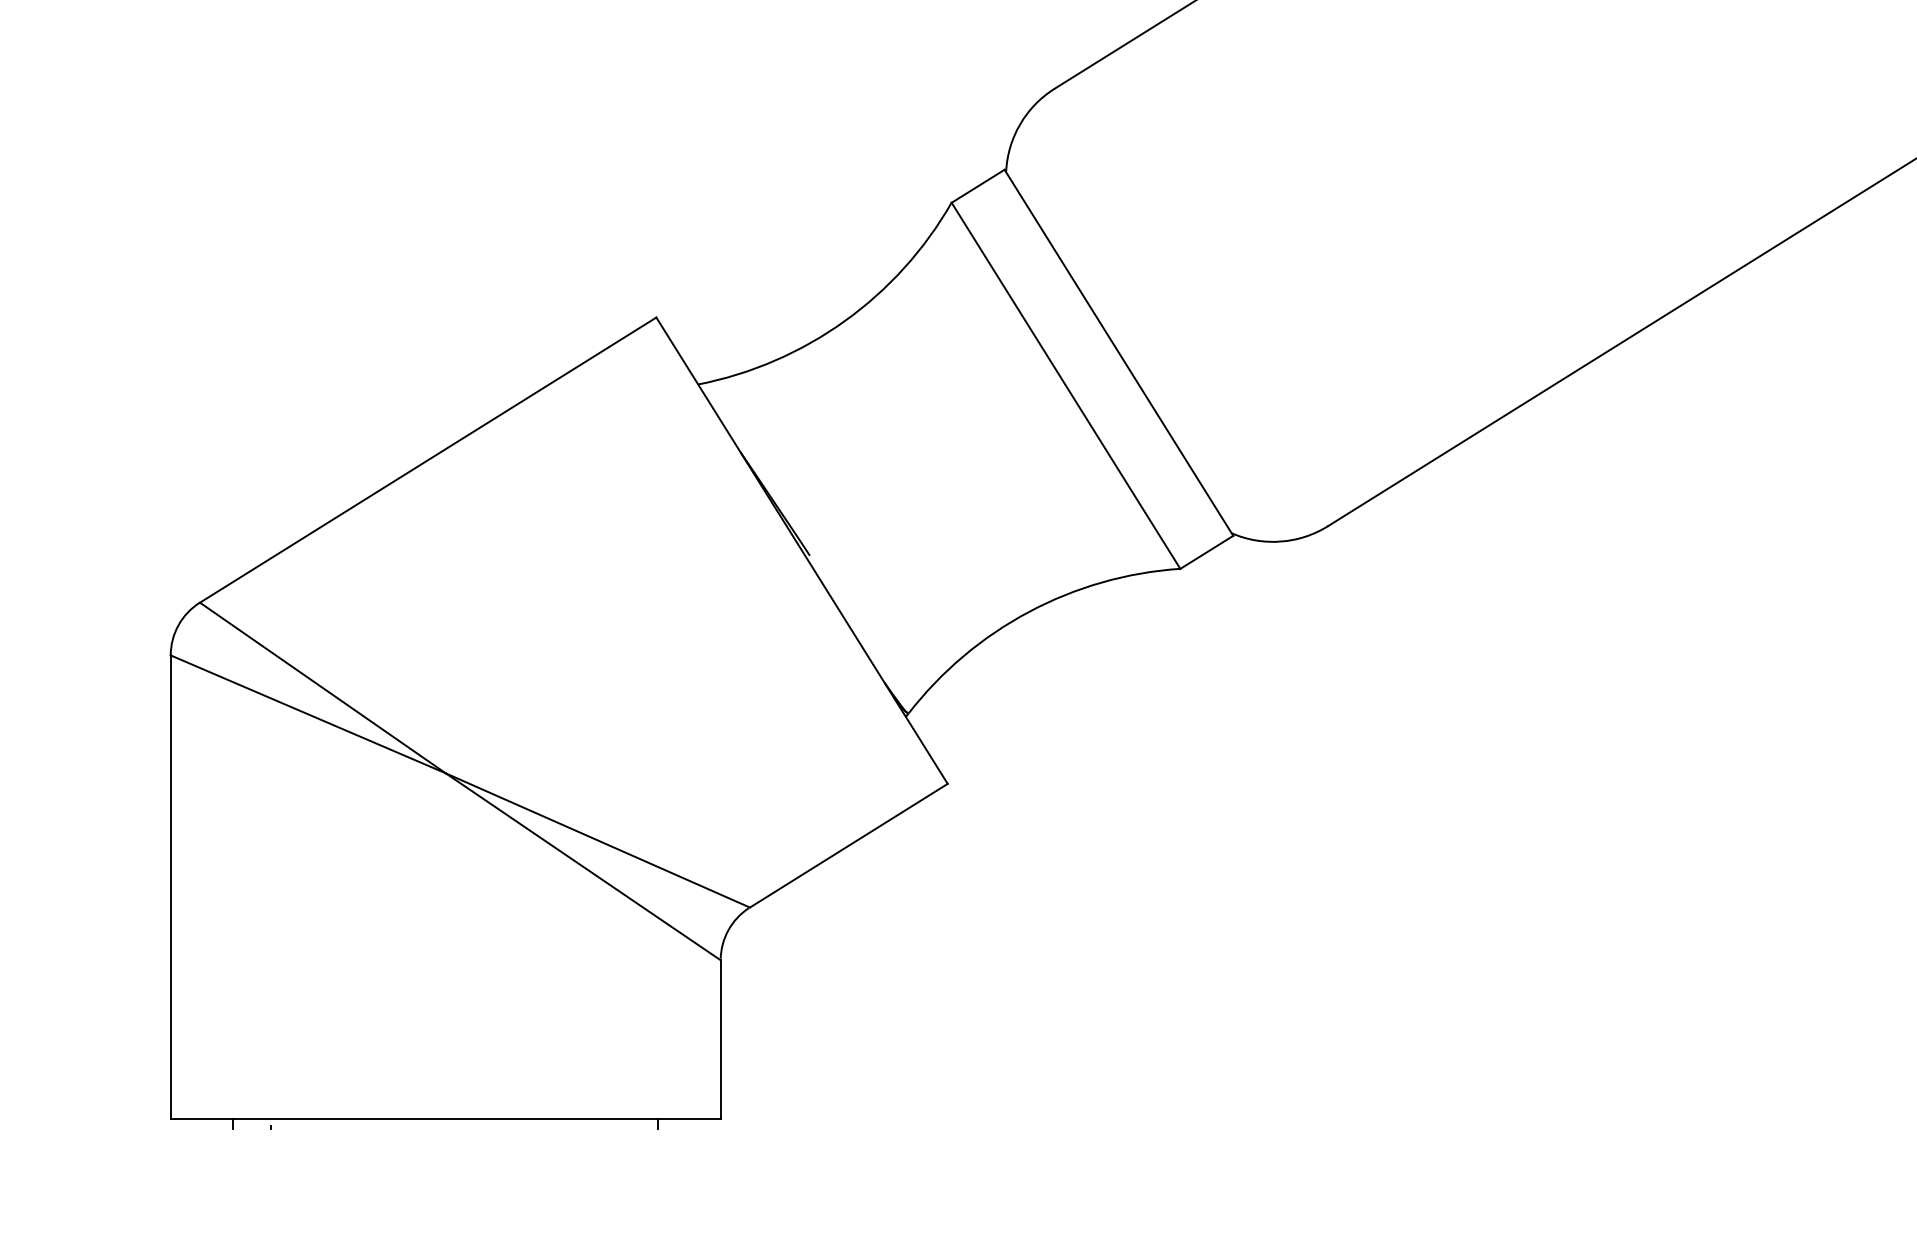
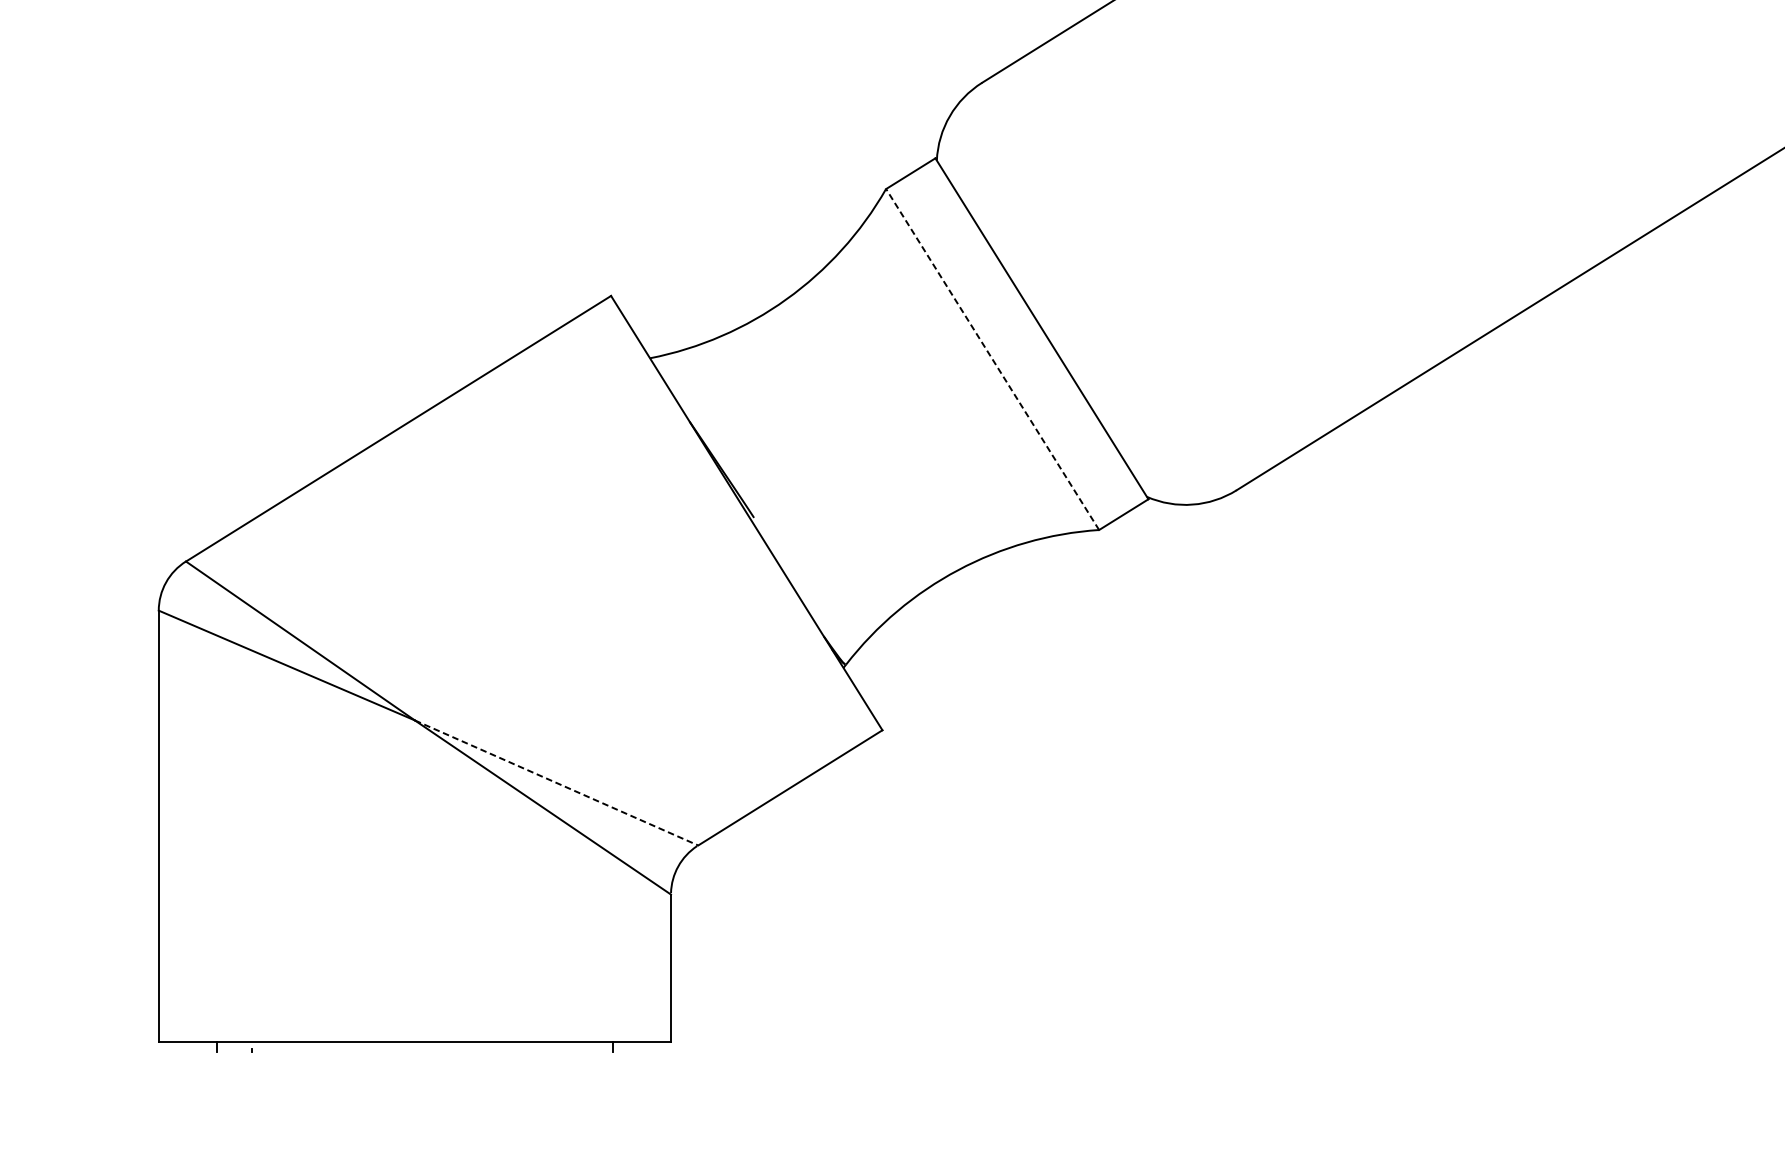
line: (1066, 385) -> (993, 359), solid -> dashed
line: (598, 840) -> (557, 783), solid -> dashed

